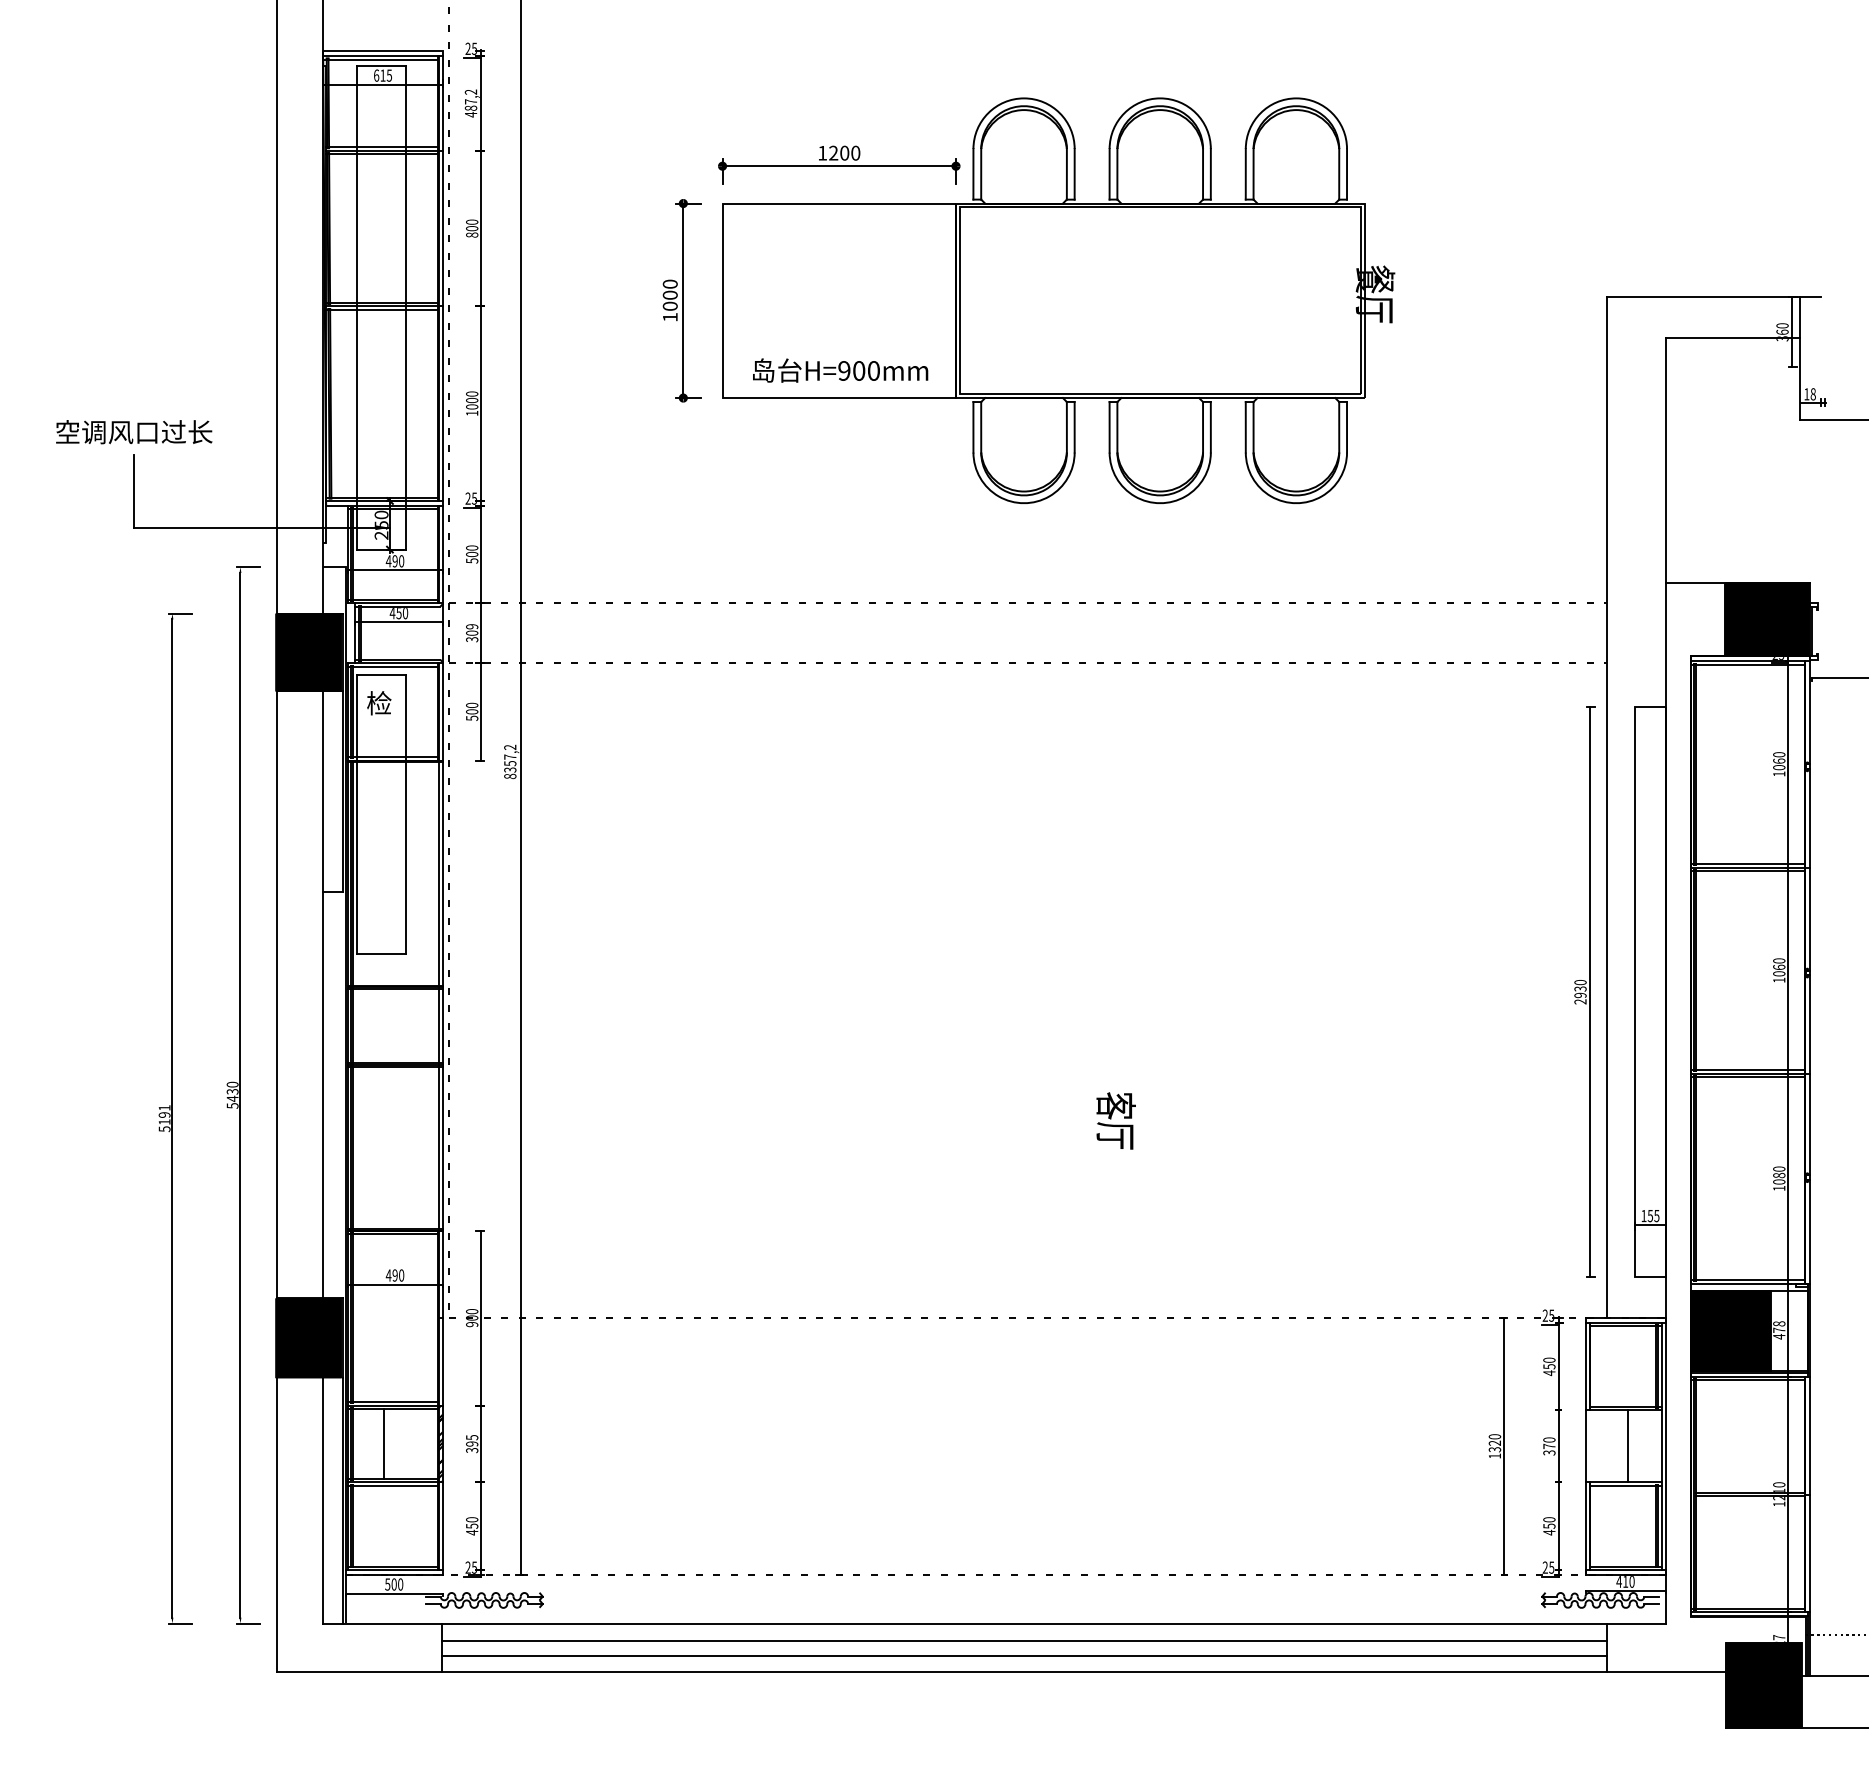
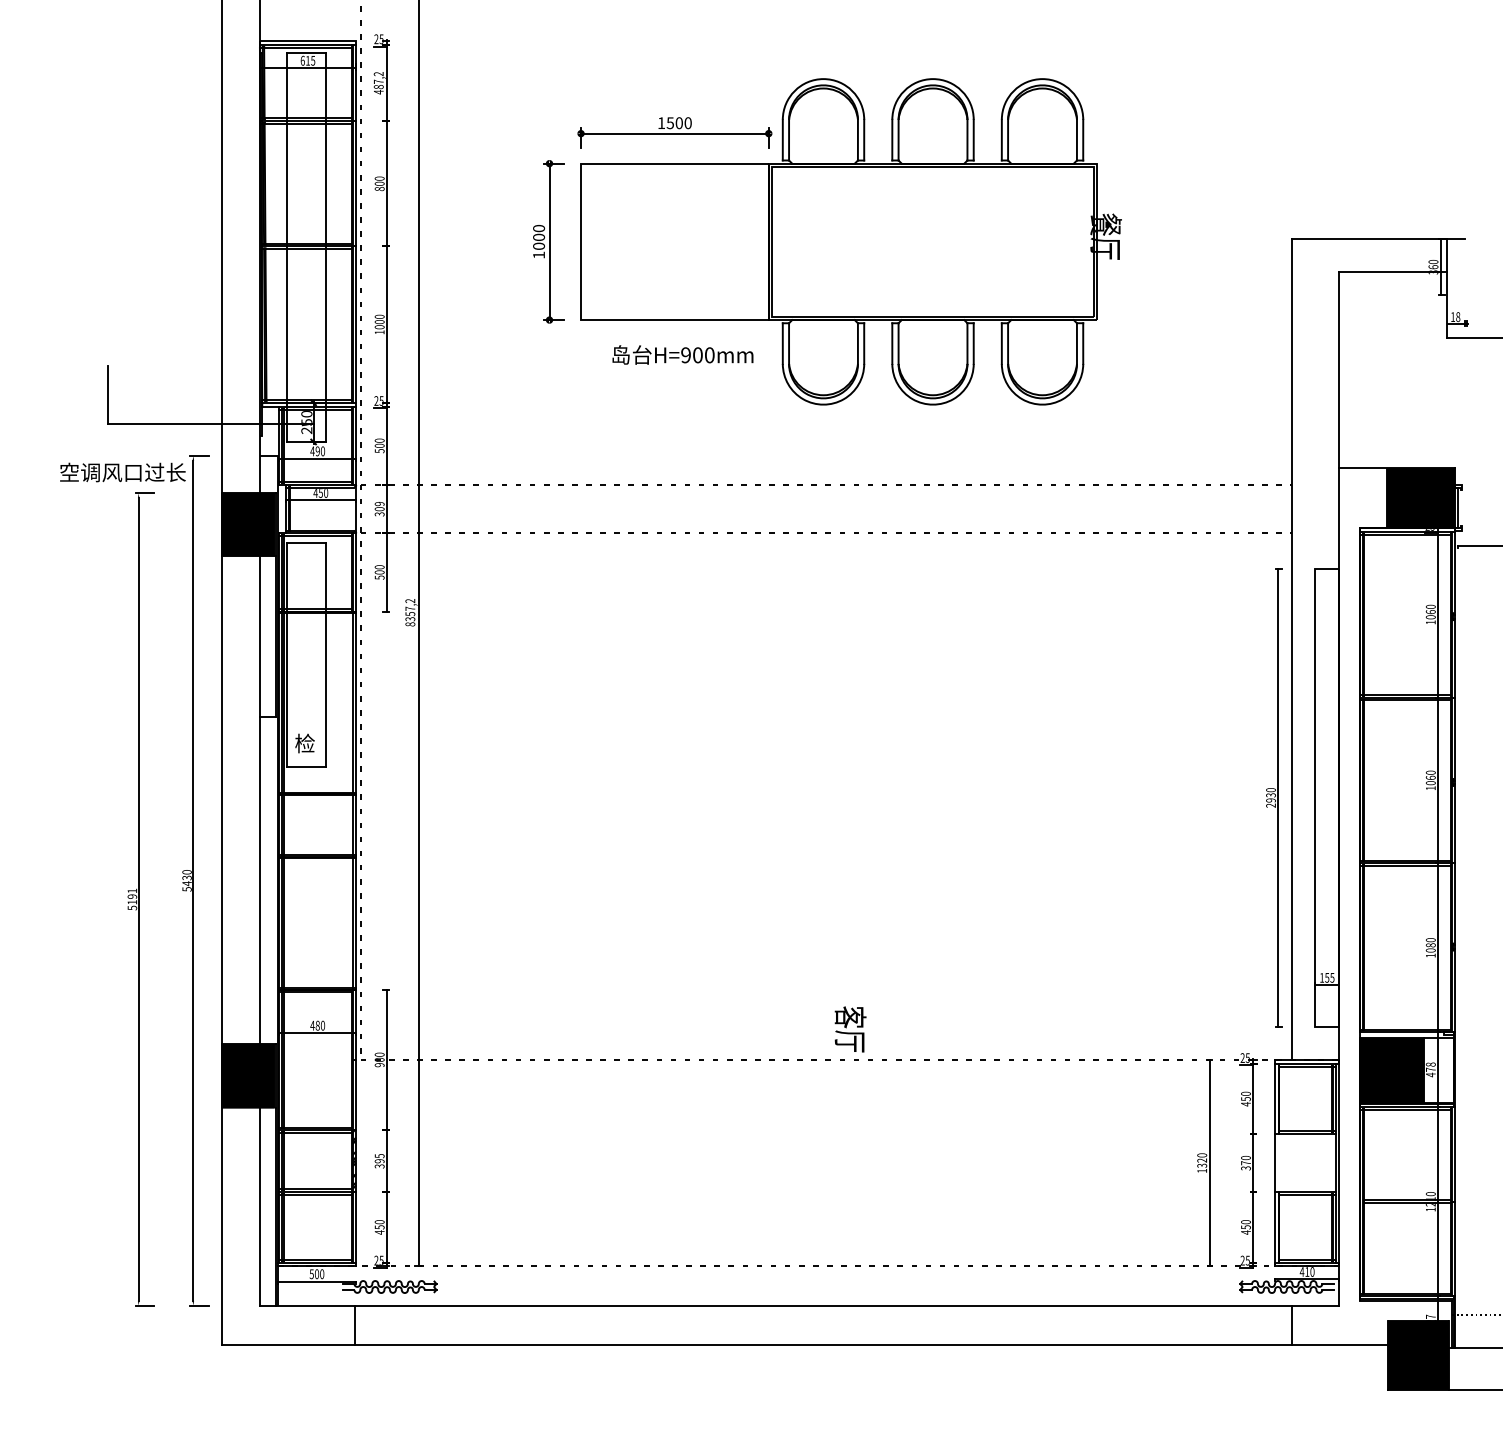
text: (833, 153) -> (670, 123), 1200 -> 1500
text: (839, 369) -> (682, 354), moved
text: (133, 432) -> (122, 472), moved
text: (378, 703) -> (304, 743), moved
text: (1116, 1121) -> (850, 1029), moved
text: (394, 1275) -> (317, 1025), 490 -> 480
line: (383, 1444) -> (308, 1161), removed
line: (1627, 1446) -> (1308, 1163), removed
line: (1024, 1640) -> (823, 1319), removed
line: (1024, 1656) -> (823, 1332), removed

